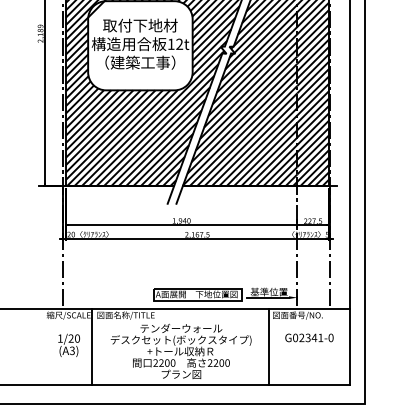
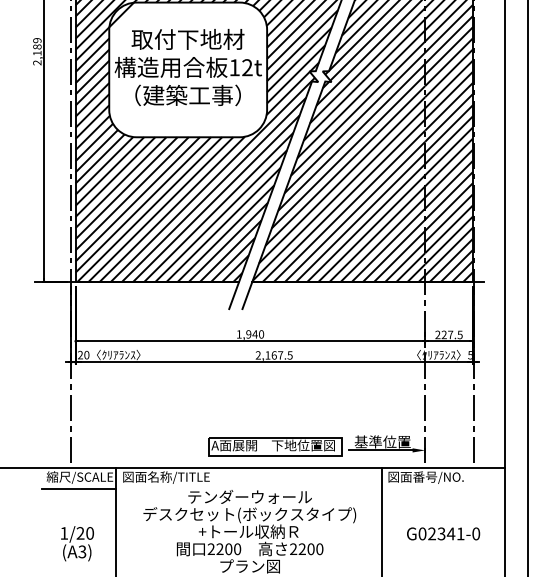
line: (67, 323) -> (78, 489), added
text: (309, 337) -> (443, 533), moved
text: (68, 344) -> (76, 542), moved

